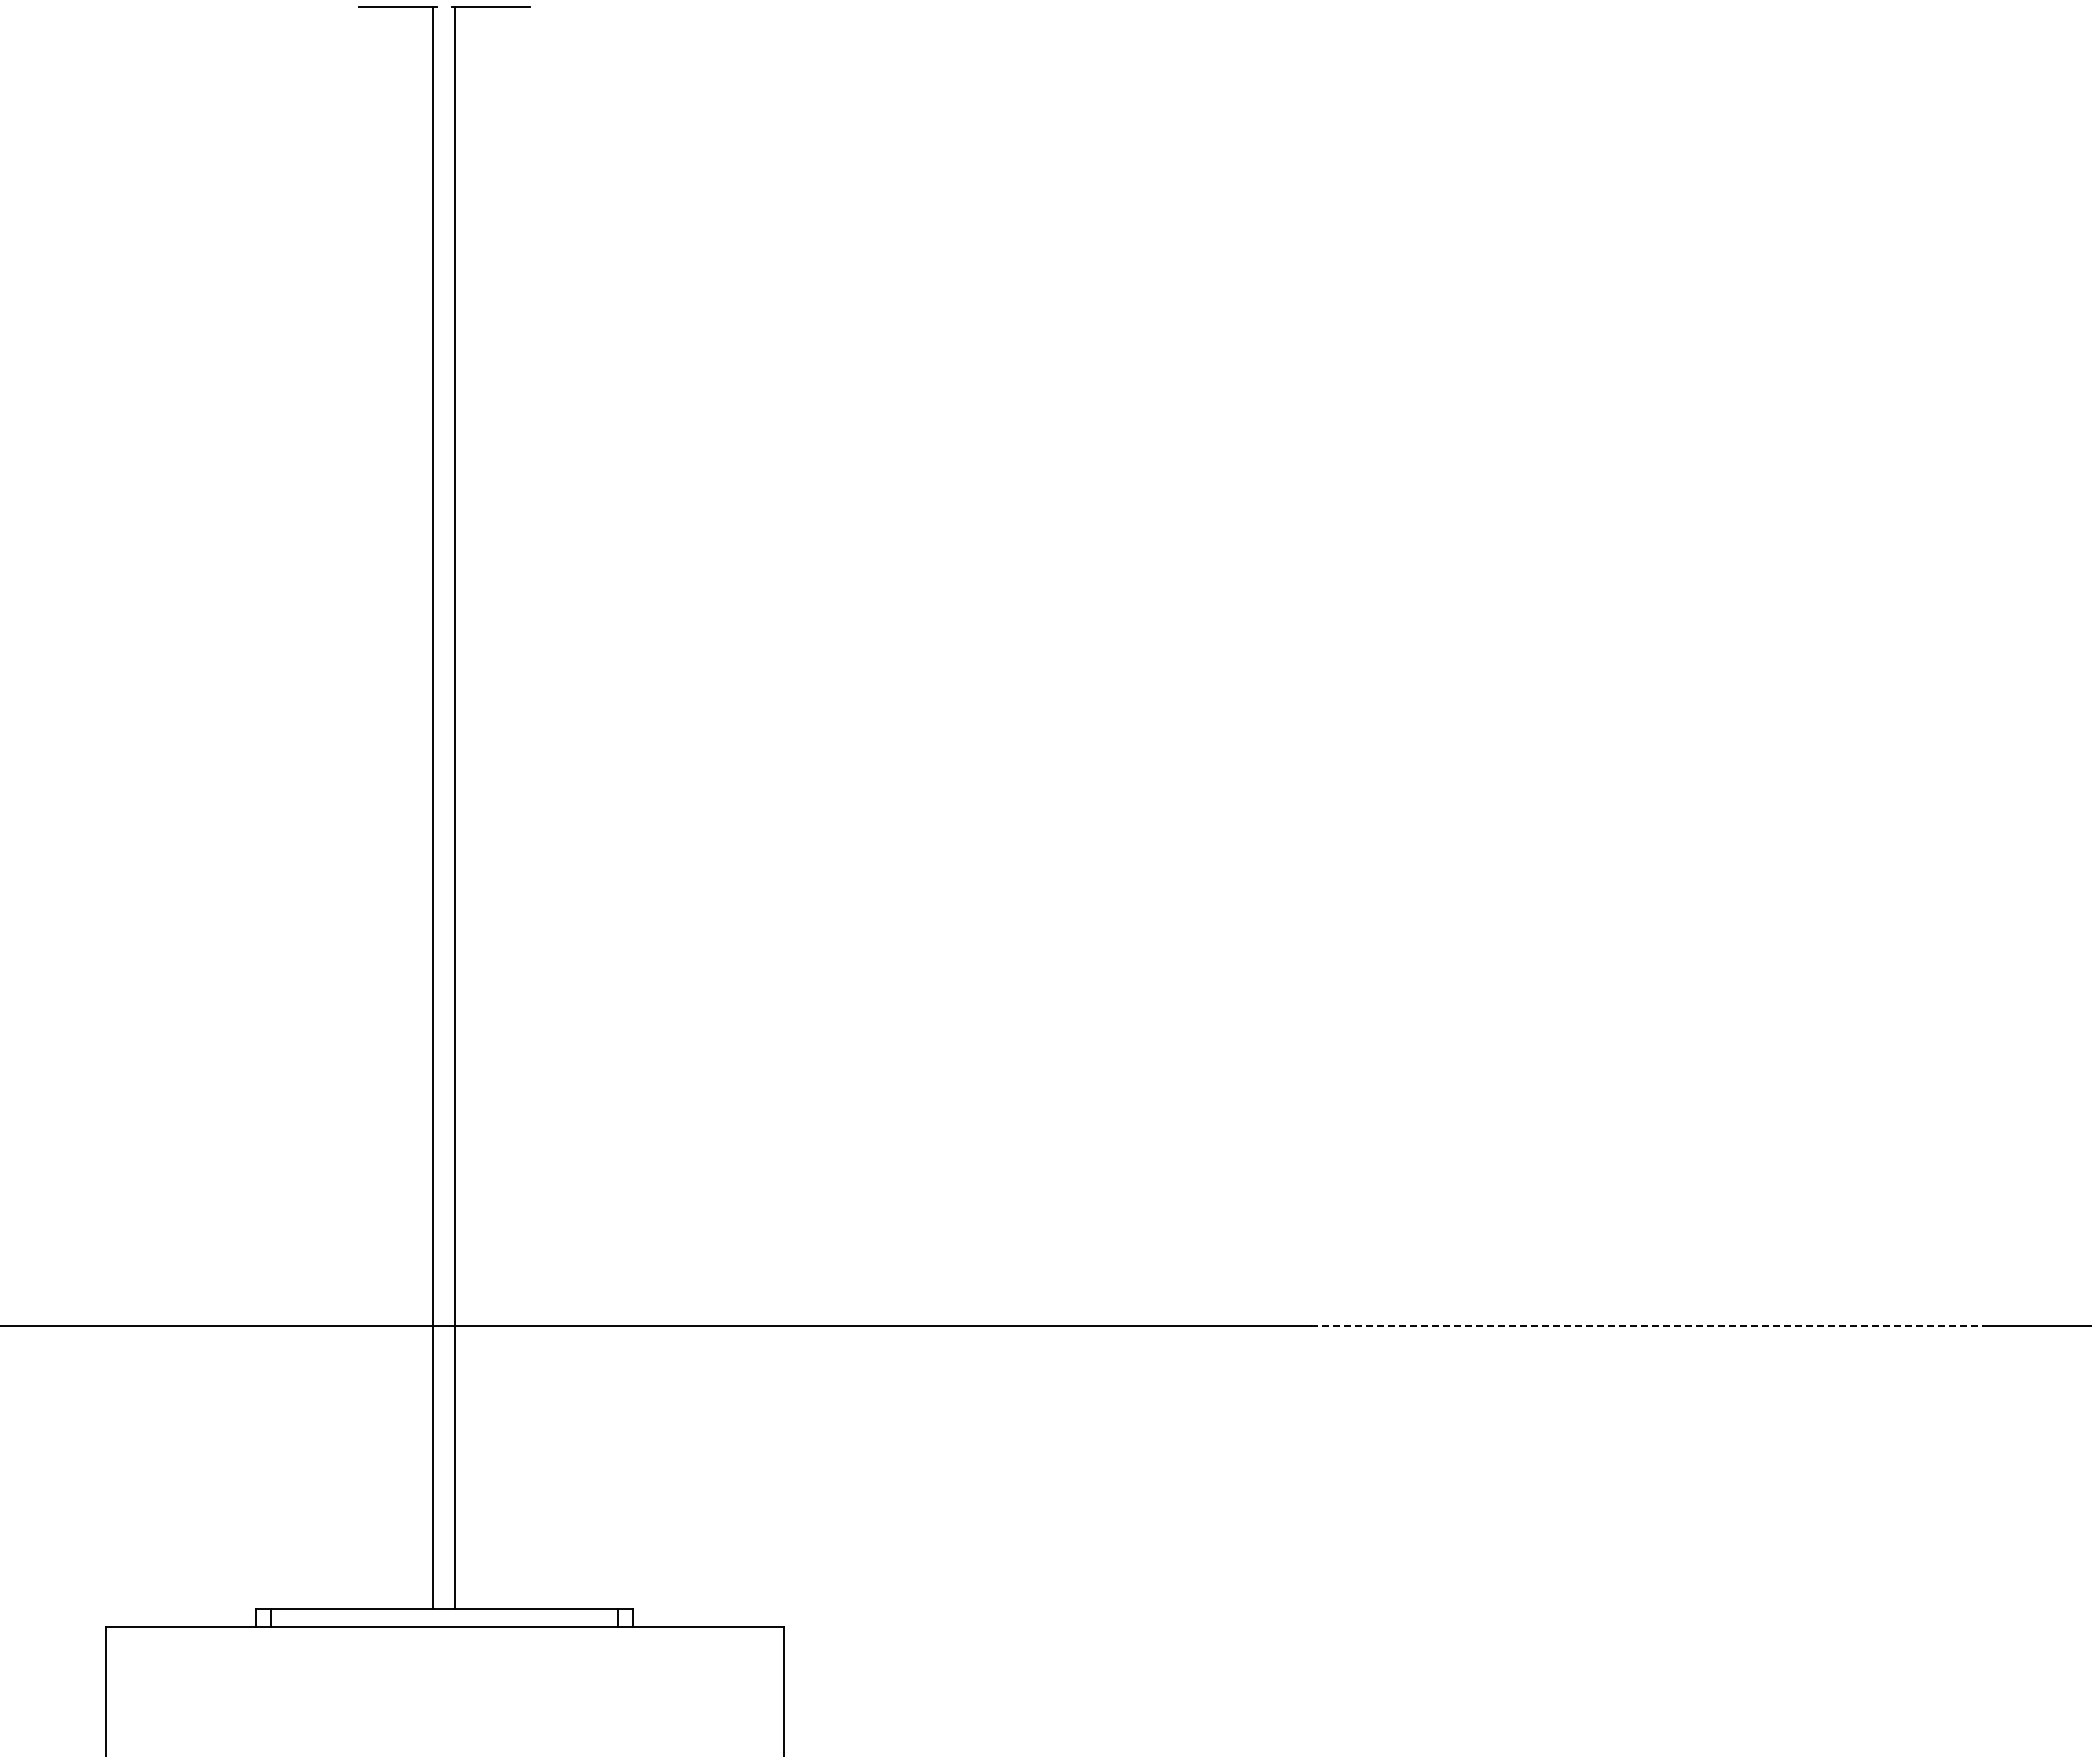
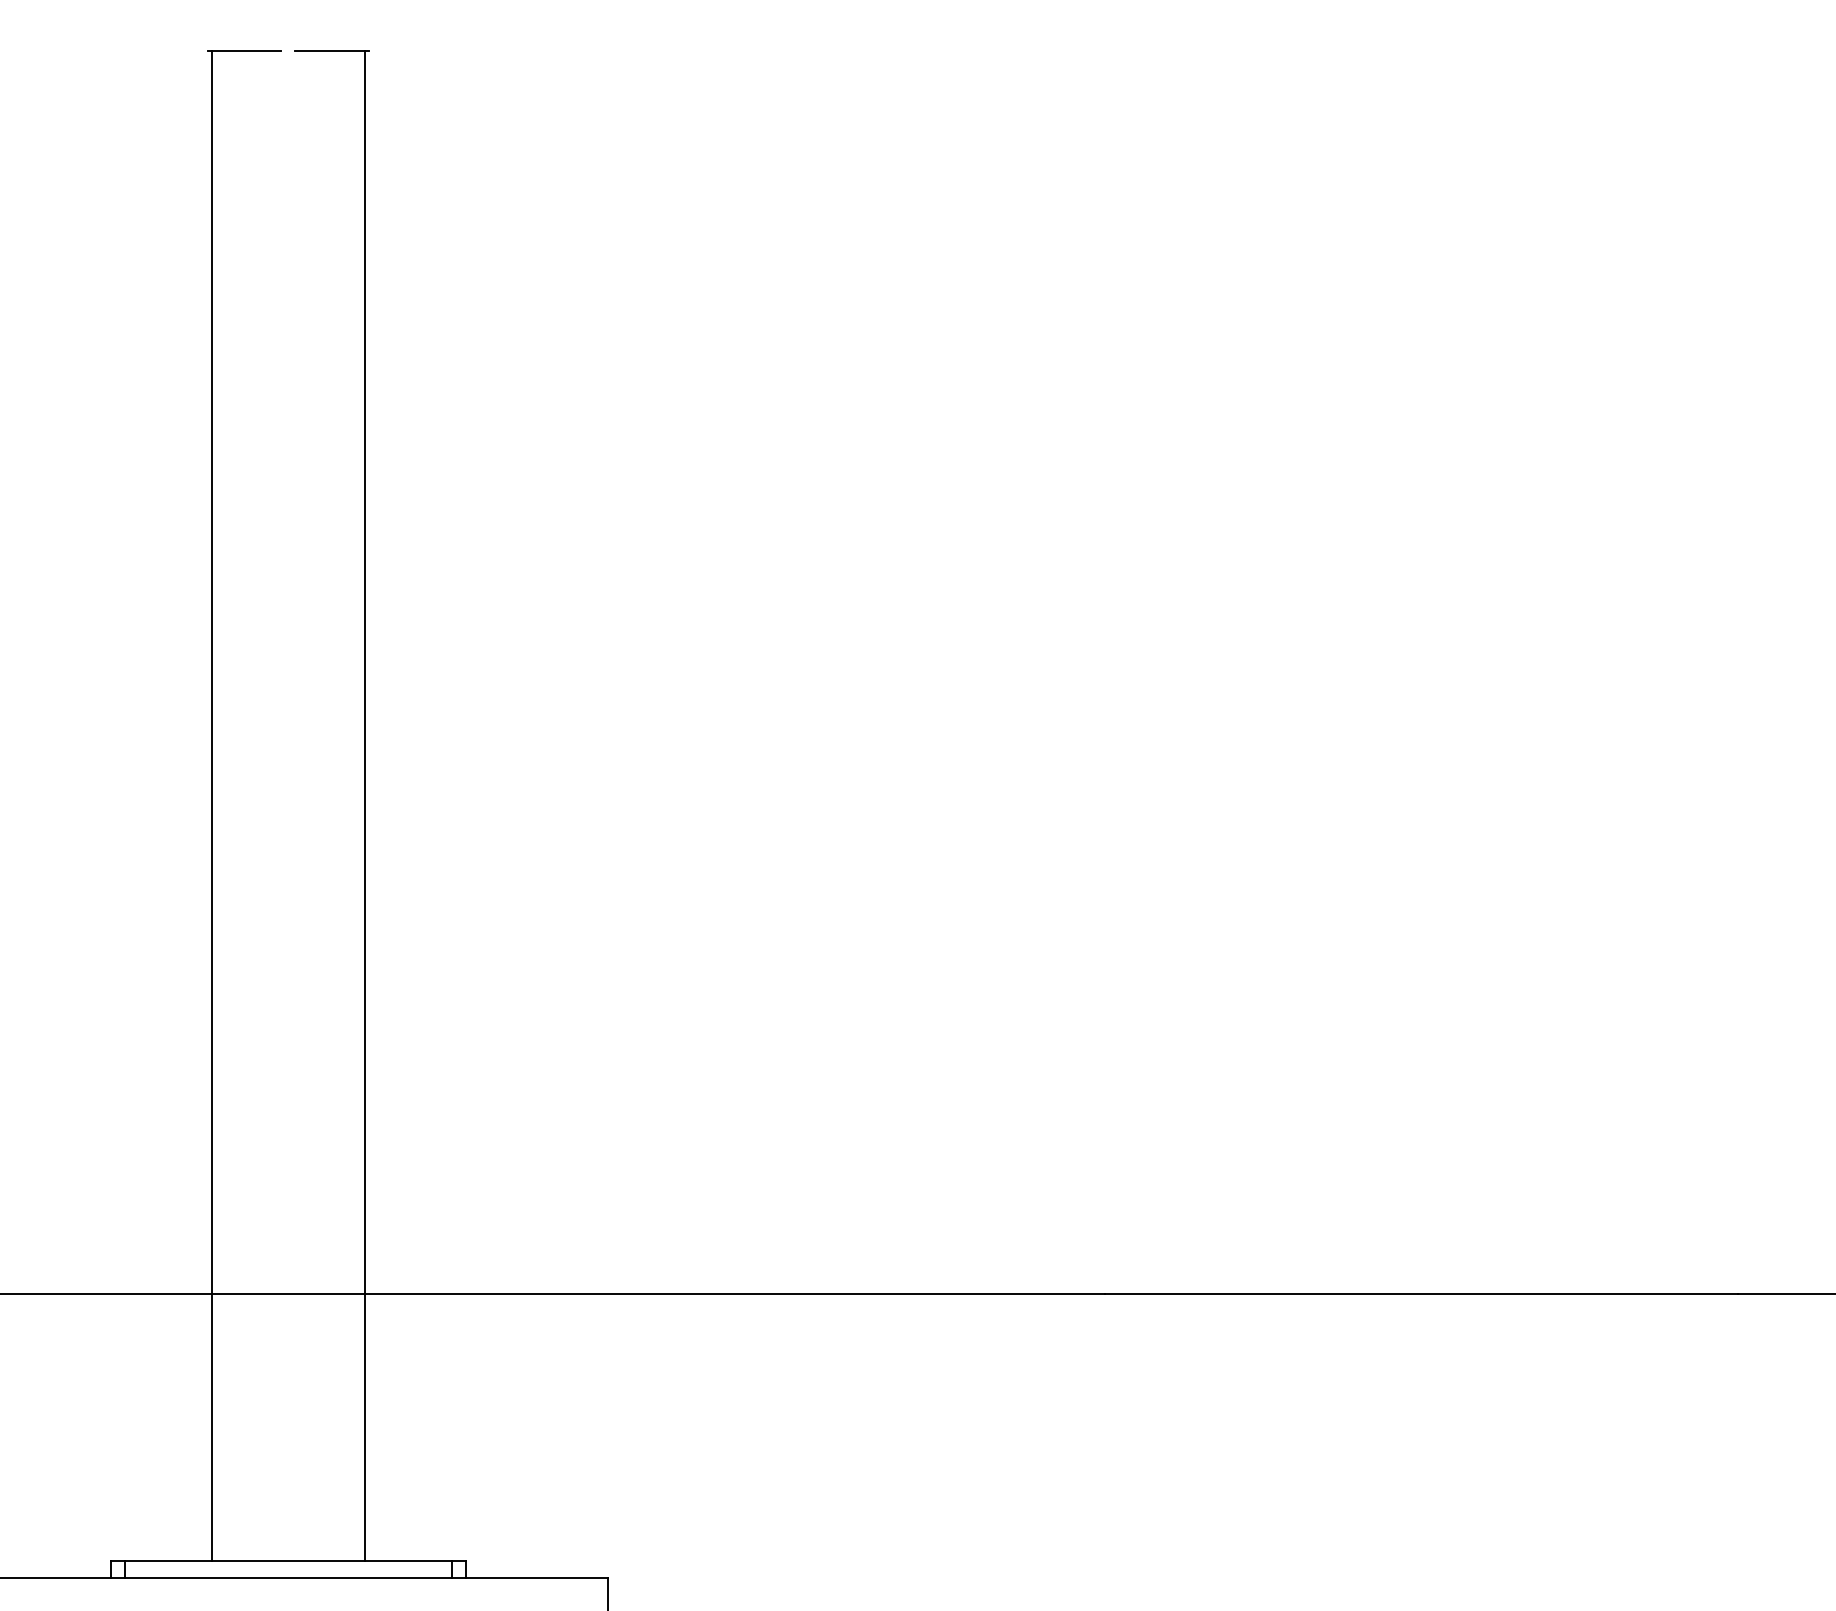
line: (433, 807) -> (211, 805), moved
line: (454, 807) -> (364, 805), moved
line: (1646, 1325) -> (1421, 1293), dashed -> solid

